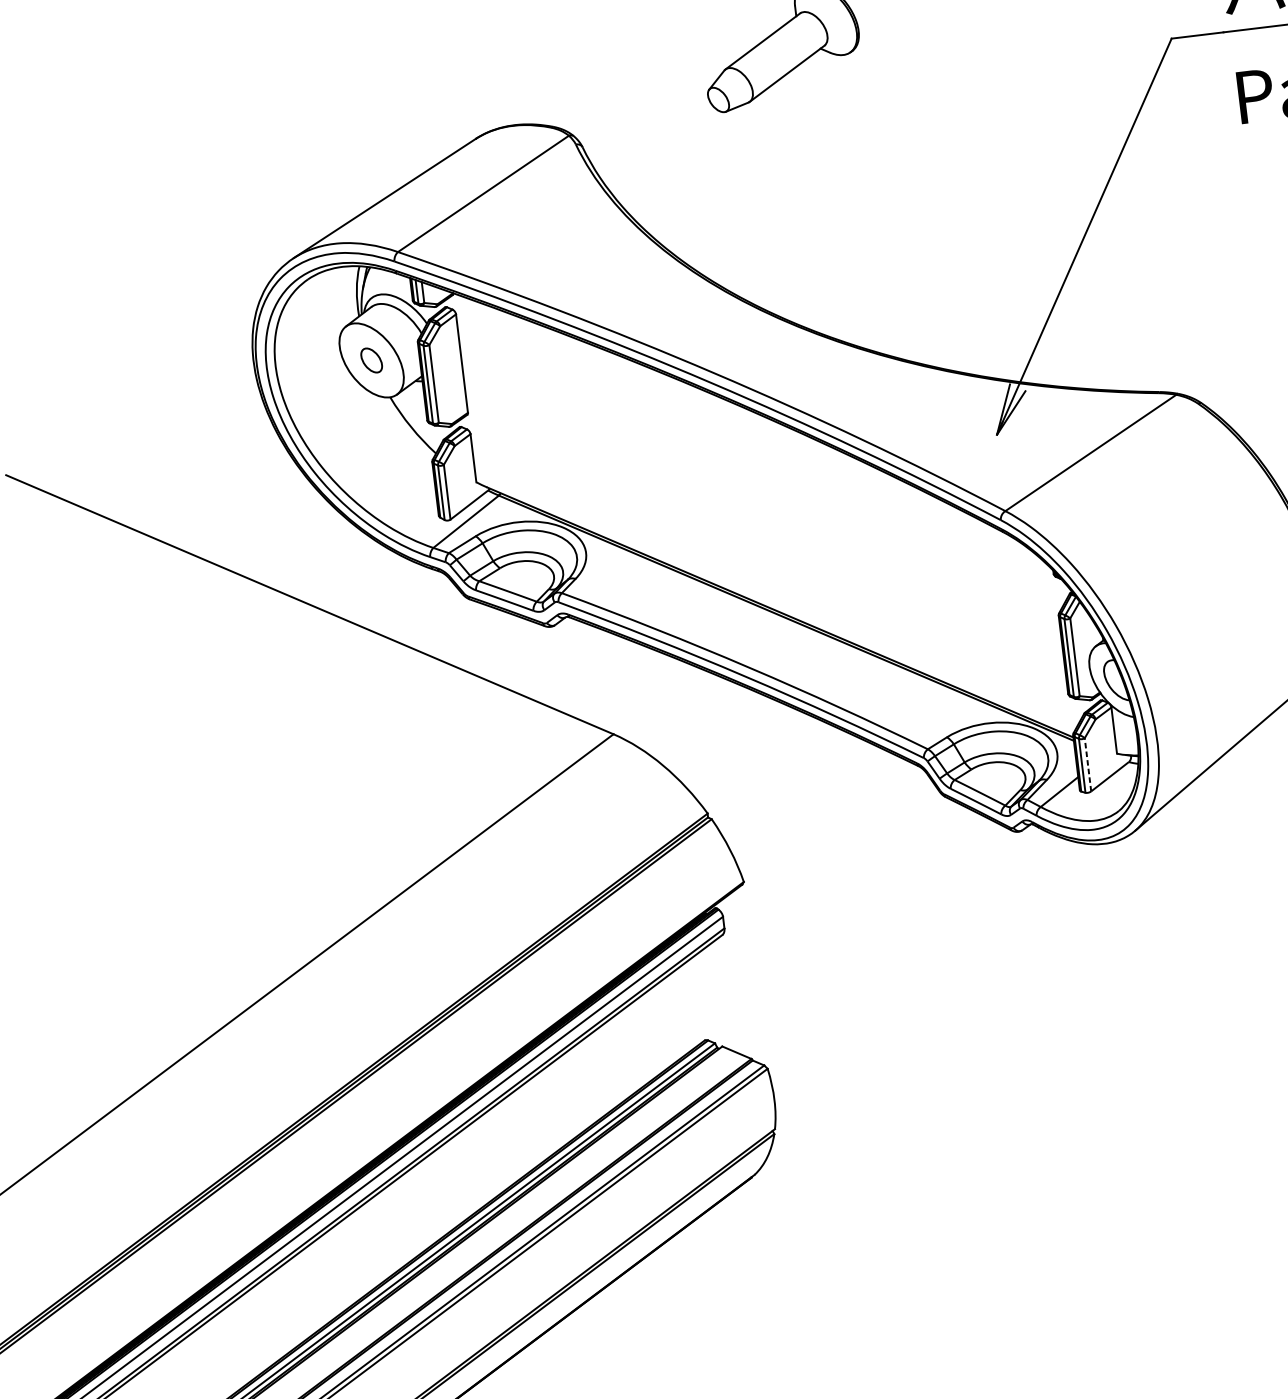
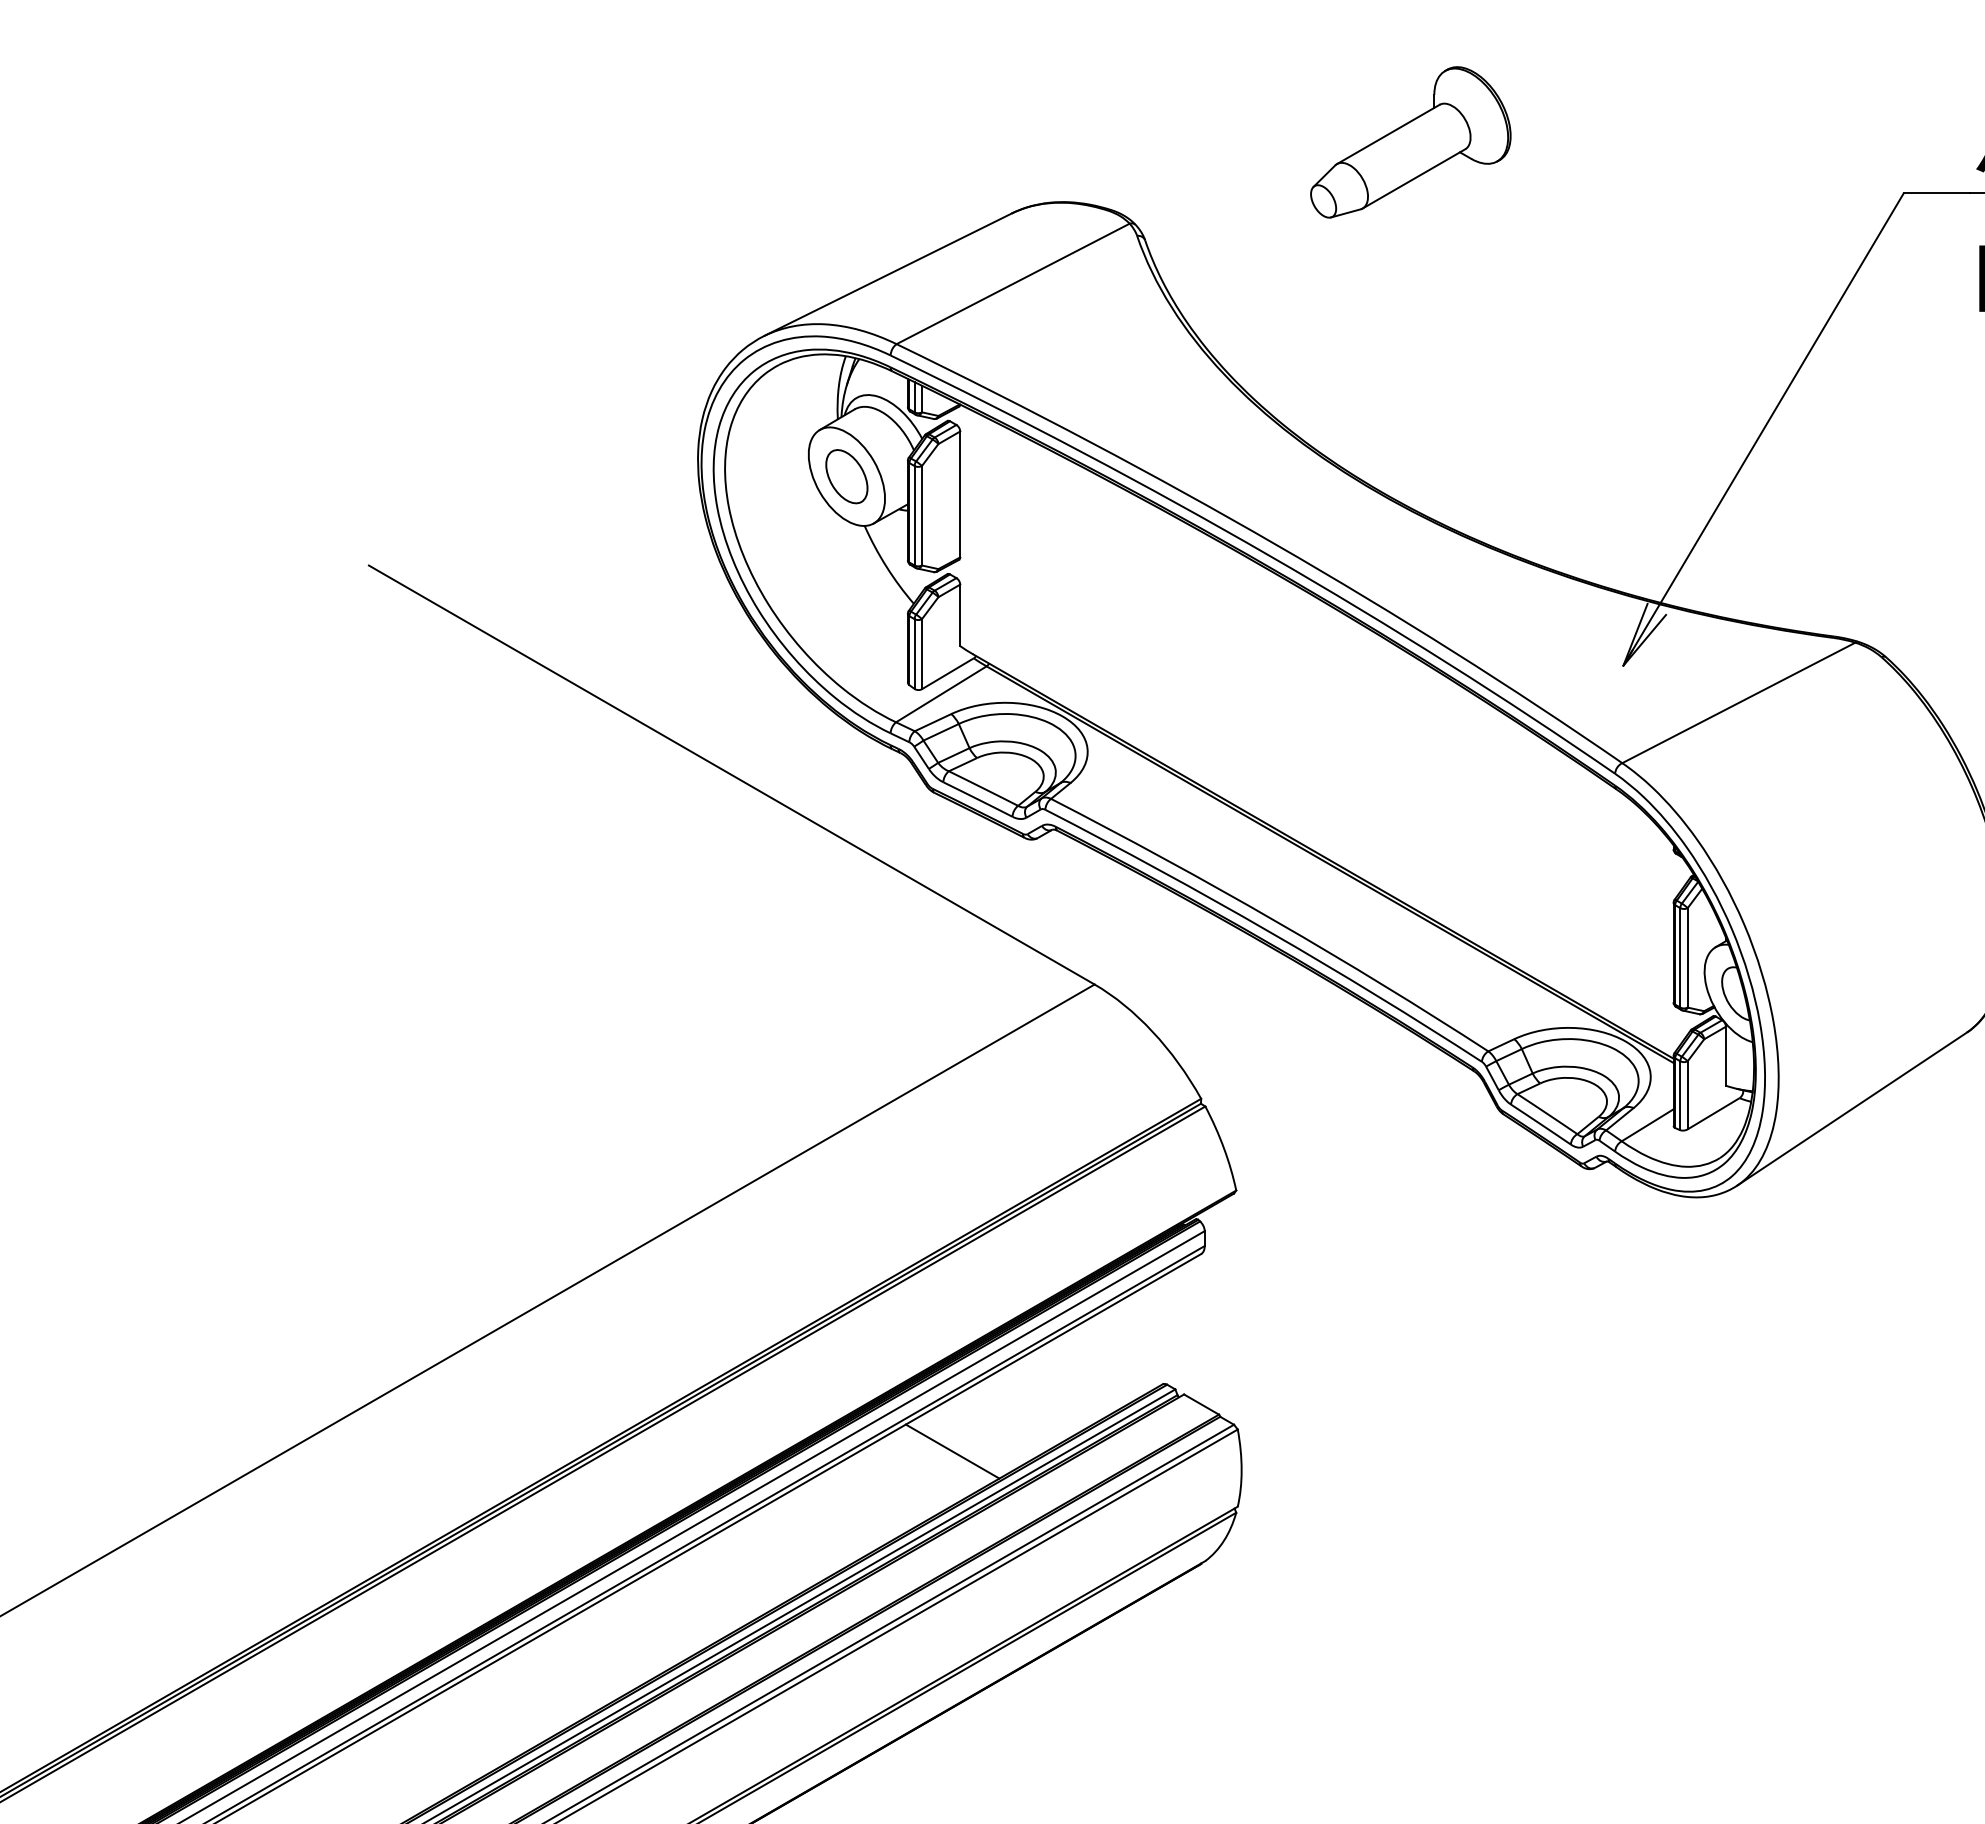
part: (371, 360) -> (846, 476), size x1.67
line: (1087, 764) -> (1687, 1094), dashed -> solid
line: (546, 1113) -> (952, 1451), added

